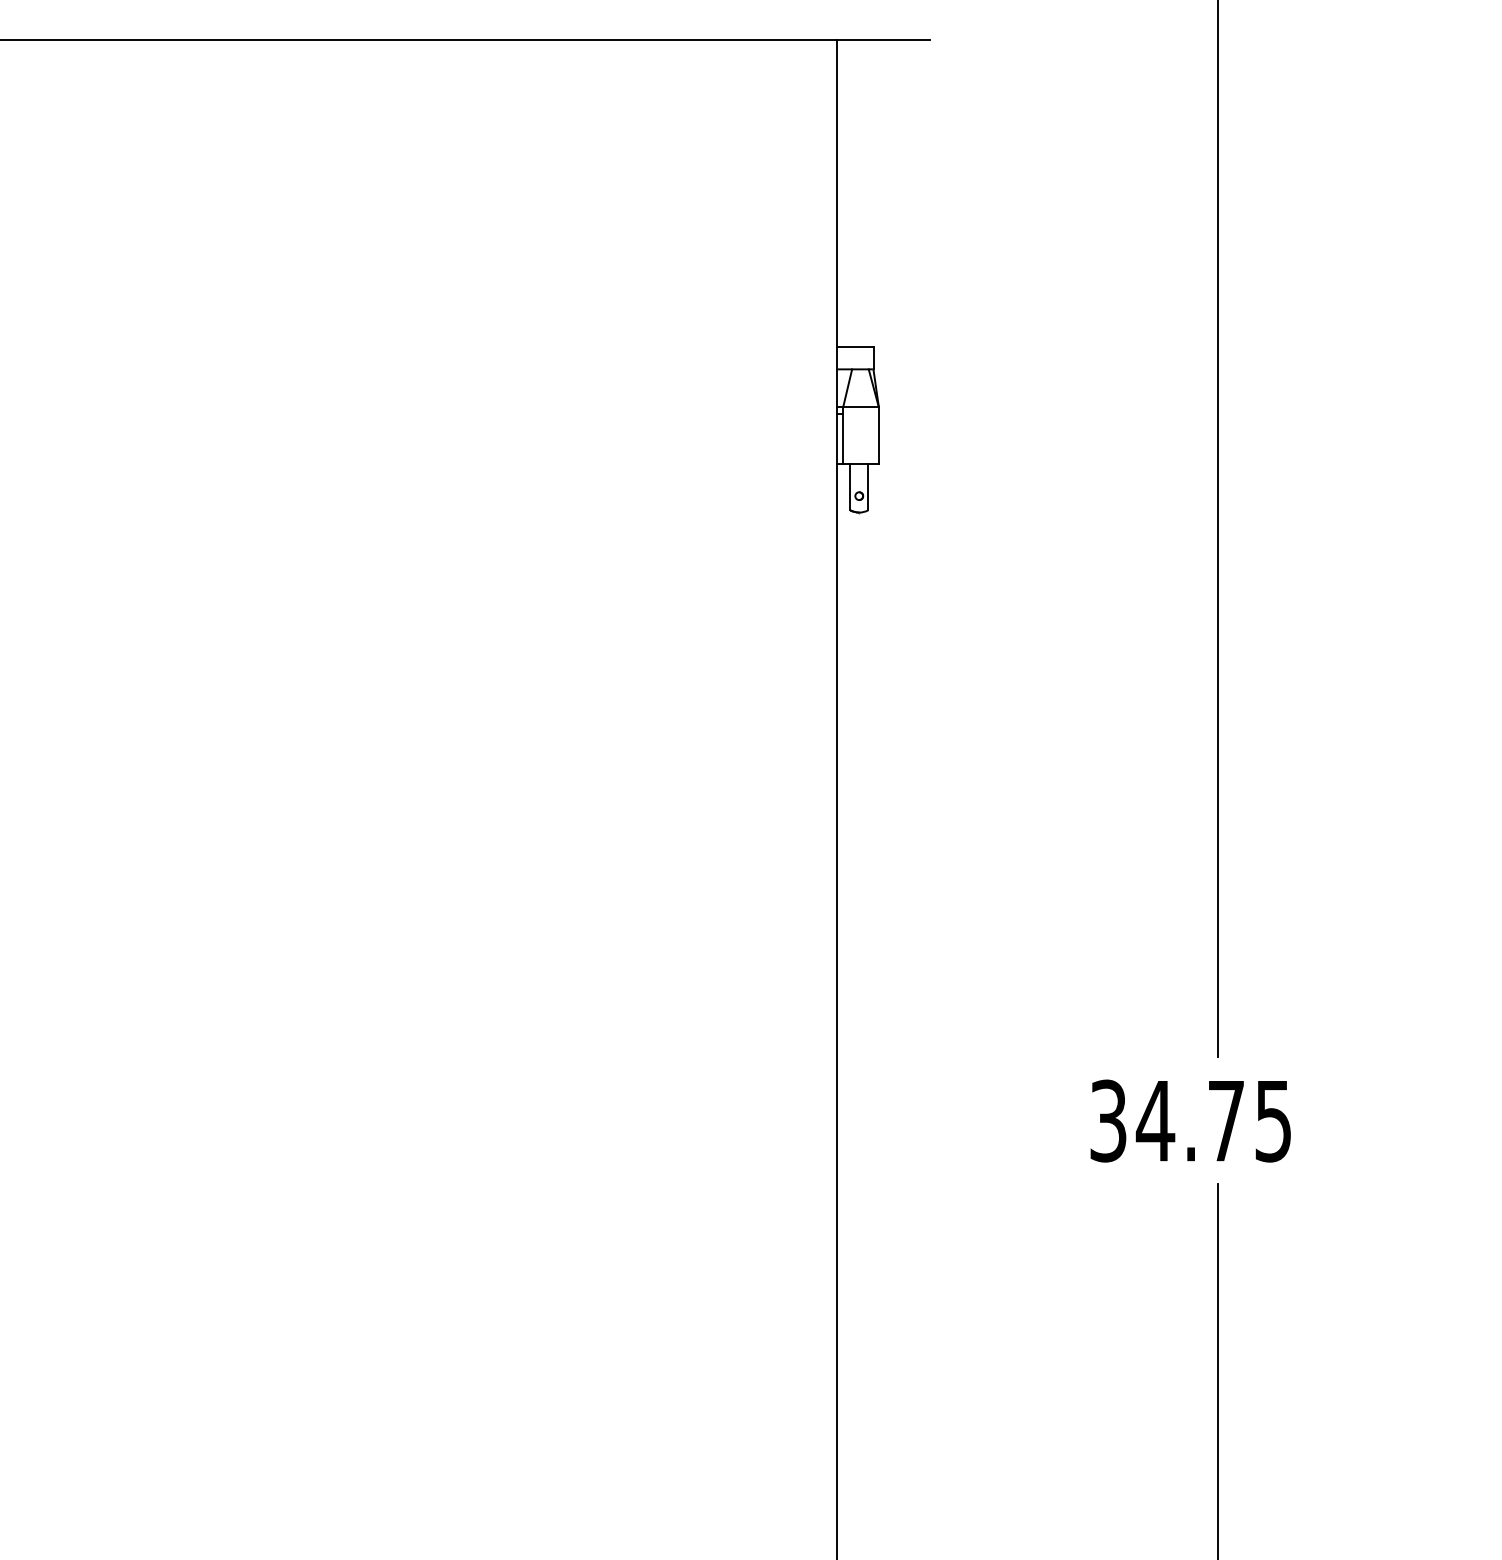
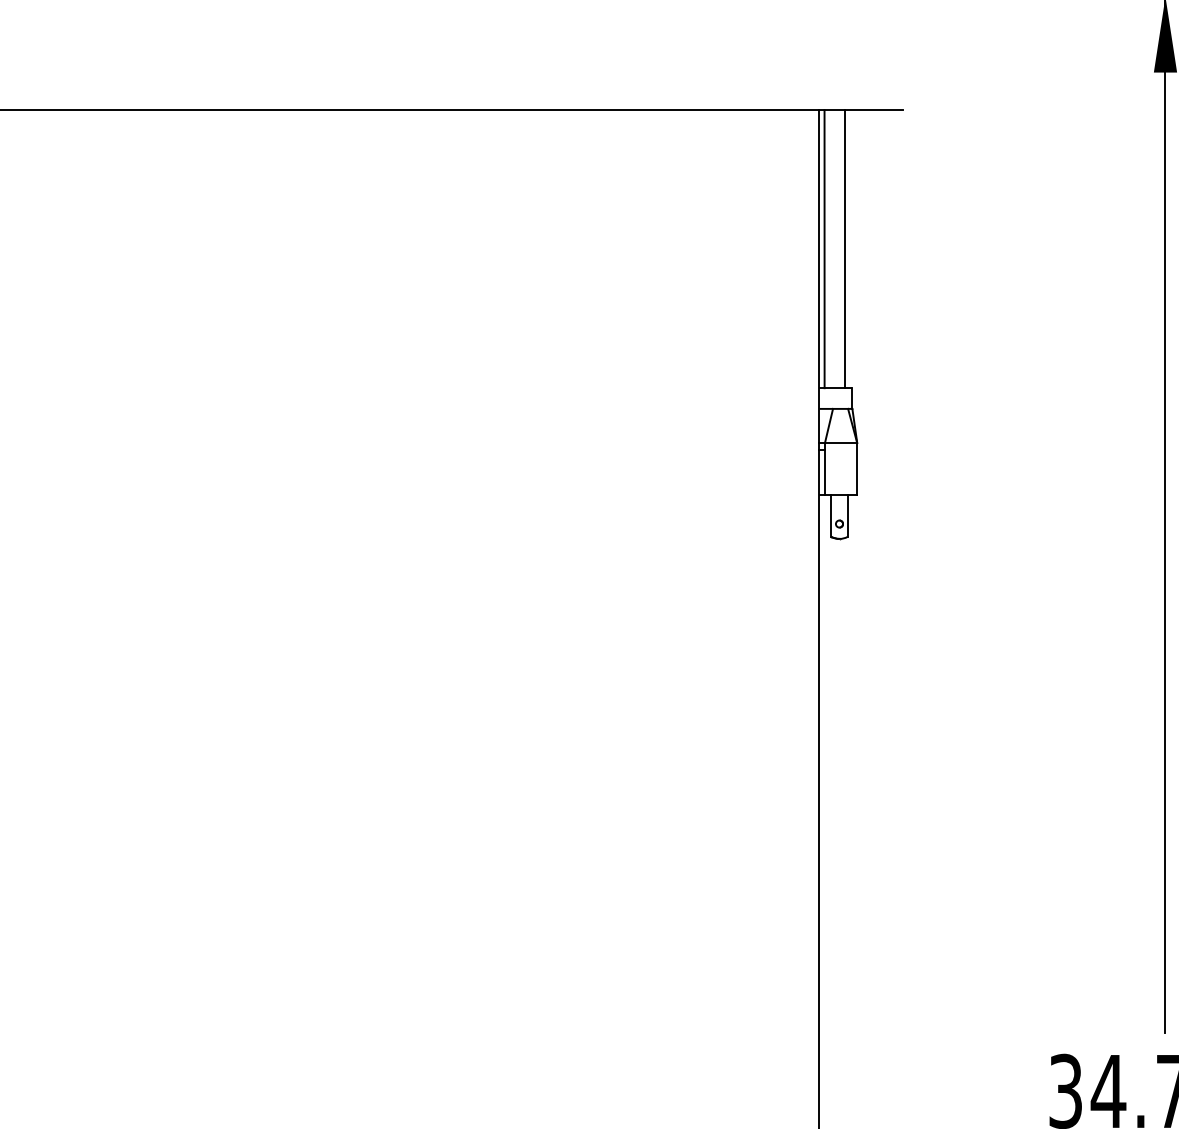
line: (842, 193) -> (824, 249), added
line: (864, 193) -> (844, 249), added

